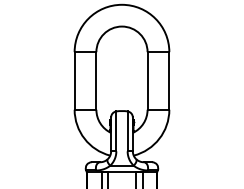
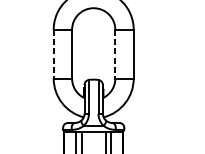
line: (74, 80) -> (53, 53), solid -> dashed
line: (147, 80) -> (115, 53), solid -> dashed

